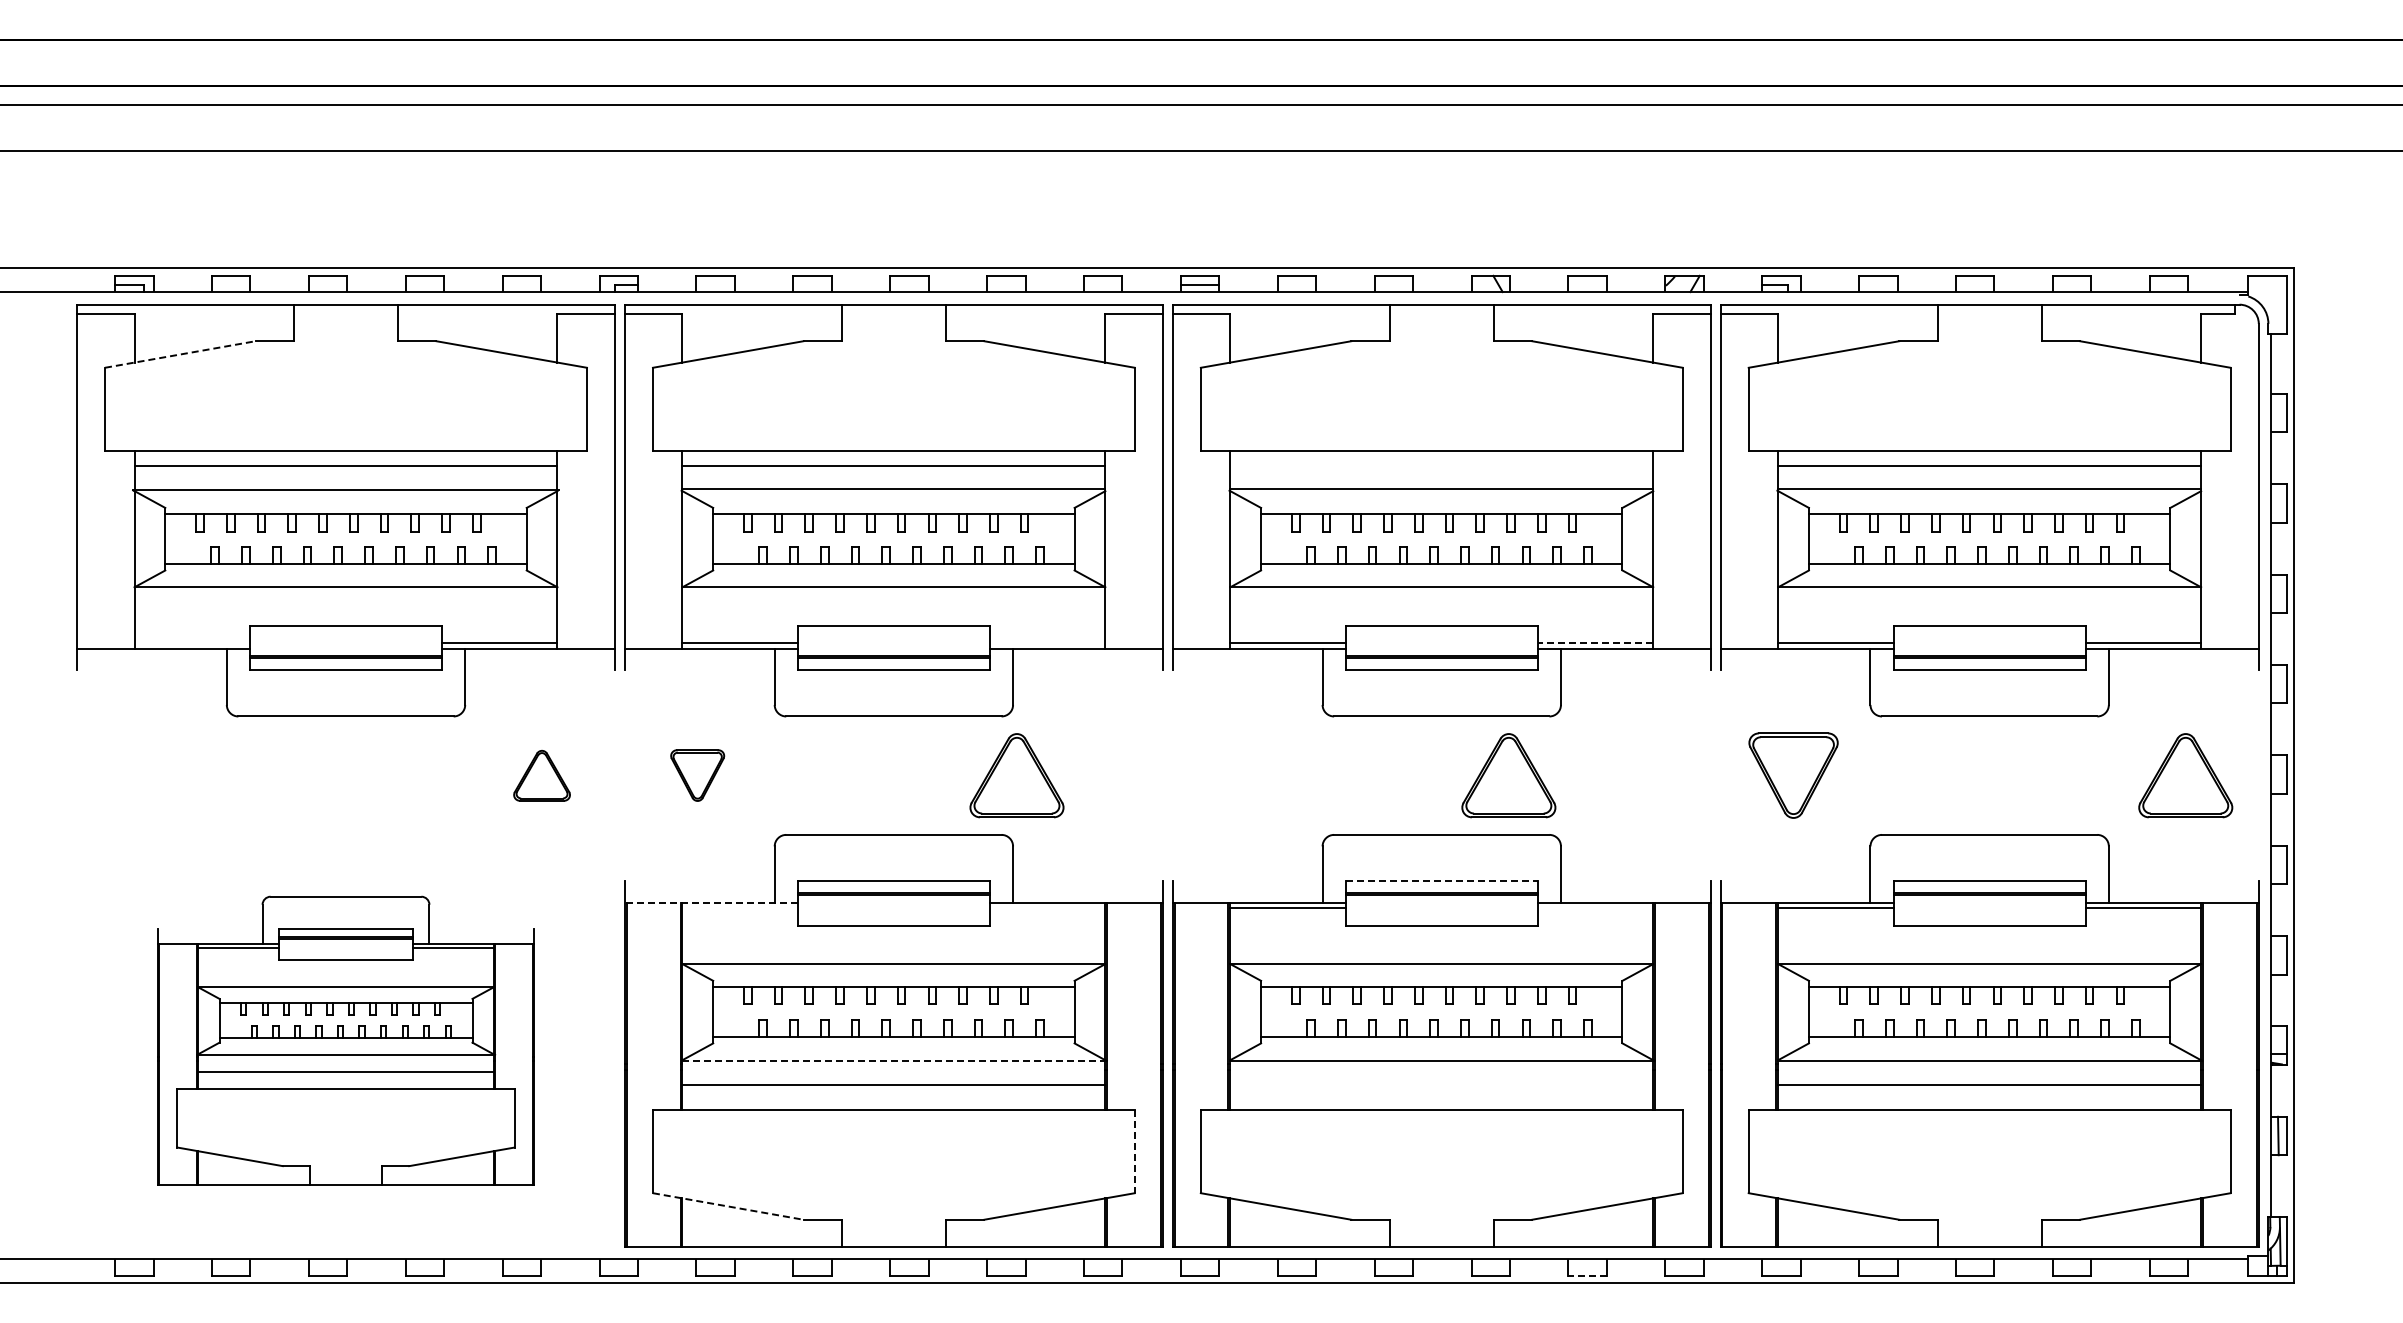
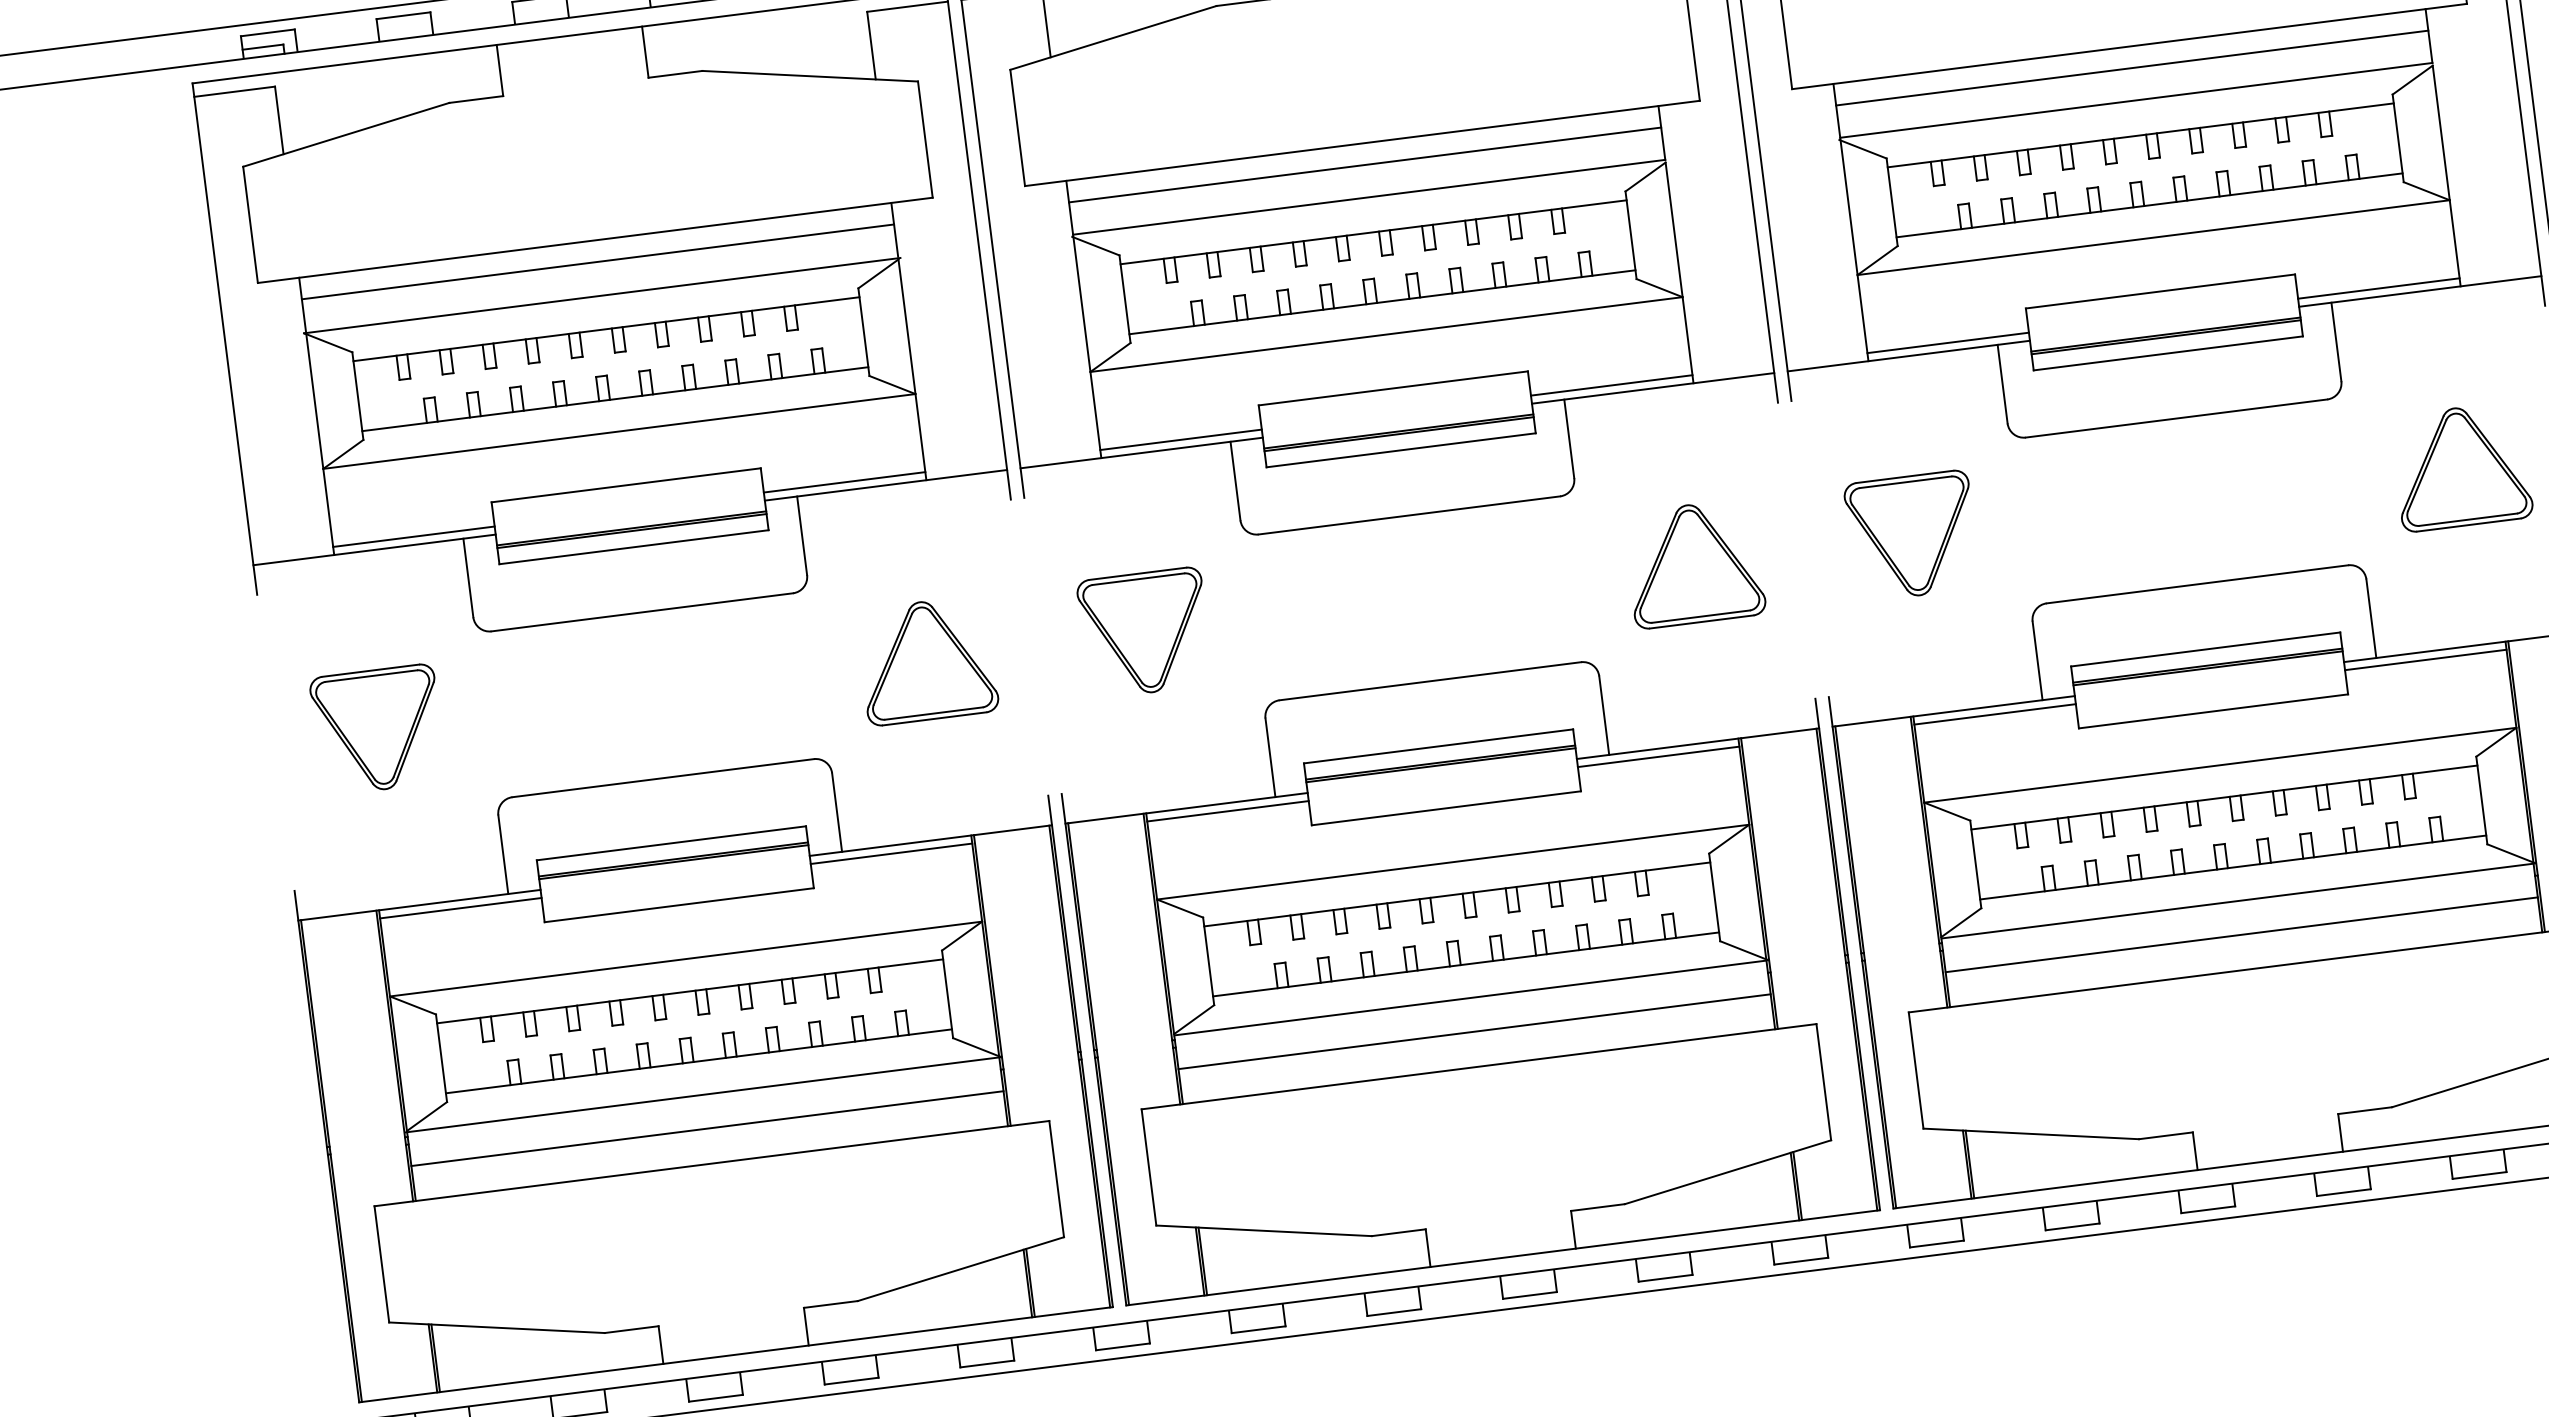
line: (180, 354) -> (346, 134), dashed -> solid
line: (1441, 466) -> (2131, 68), added
line: (191, 643) -> (413, 537), added
line: (1047, 643) -> (1611, 386), added
line: (1595, 643) -> (2378, 289), dashed -> solid
part: (149, 775) -> (377, 729), added
part: (541, 775) -> (926, 660), size x1.67
part: (697, 775) -> (1144, 632), size x1.67
part: (1016, 775) -> (1693, 563), moved
part: (1245, 775) -> (1912, 535), added
part: (1508, 775) -> (2460, 466), moved
line: (1442, 881) -> (2206, 649), dashed -> solid
line: (711, 902) -> (1186, 808), dashed -> solid
line: (739, 908) -> (1227, 811), added
line: (1047, 908) -> (1658, 757), added
line: (1595, 908) -> (2425, 660), added
part: (345, 1040) -> (698, 1066), size x1.43
line: (894, 1061) -> (1471, 998), dashed -> solid
line: (1441, 1085) -> (2241, 935), added
line: (1134, 1151) -> (1823, 1081), dashed -> solid
line: (728, 1206) -> (1264, 1230), dashed -> solid
line: (1587, 1275) -> (2479, 1175), dashed -> solid

